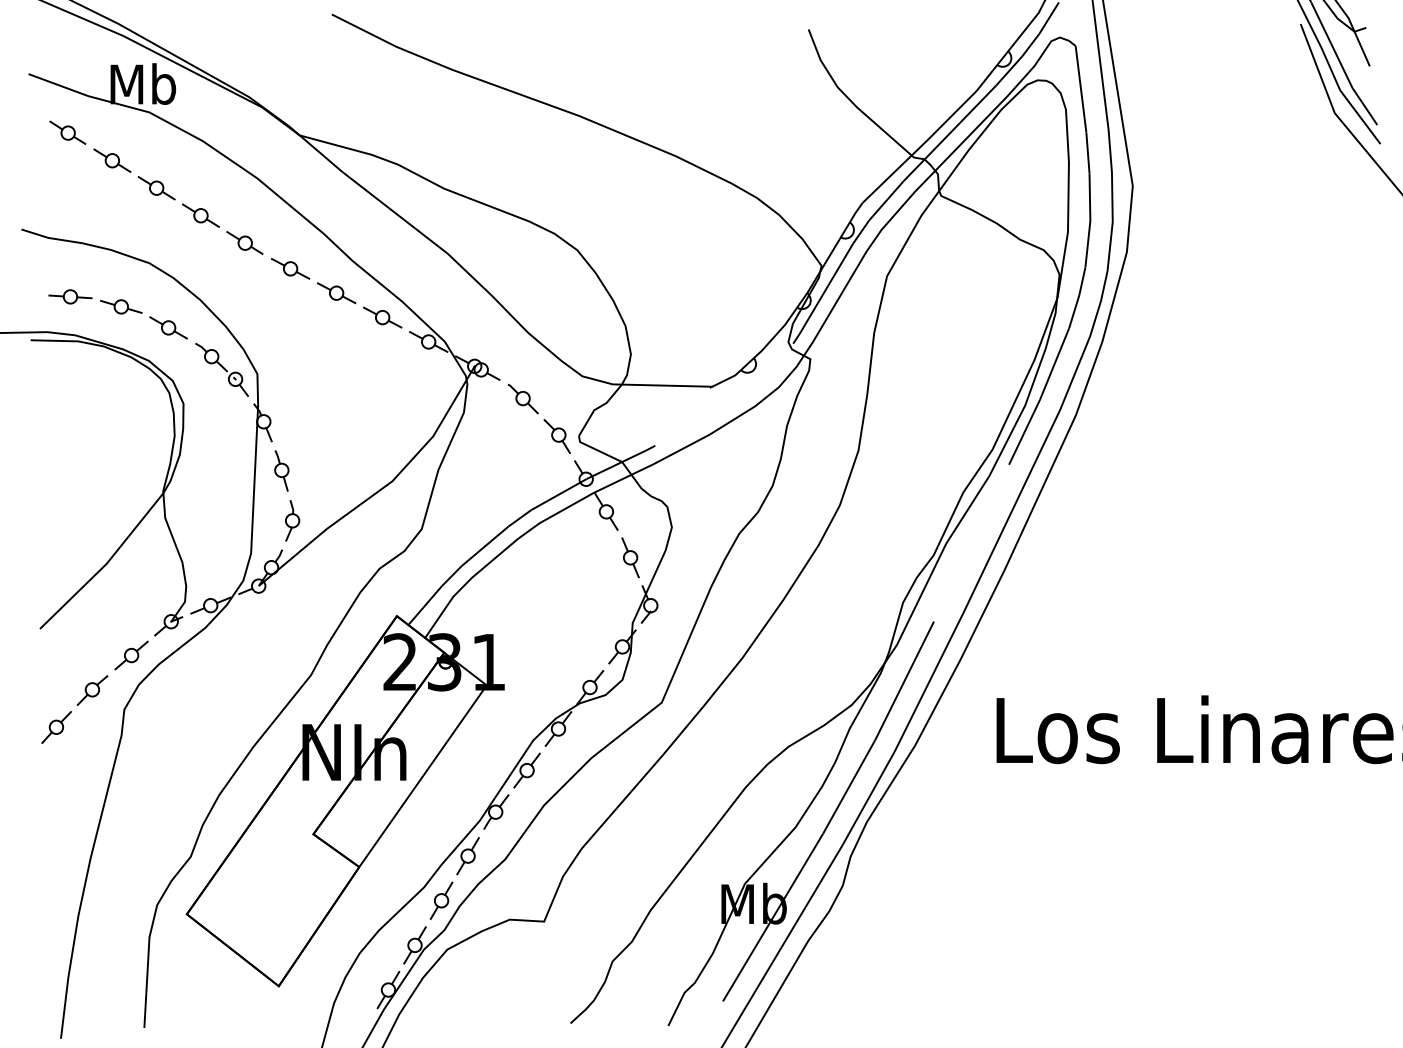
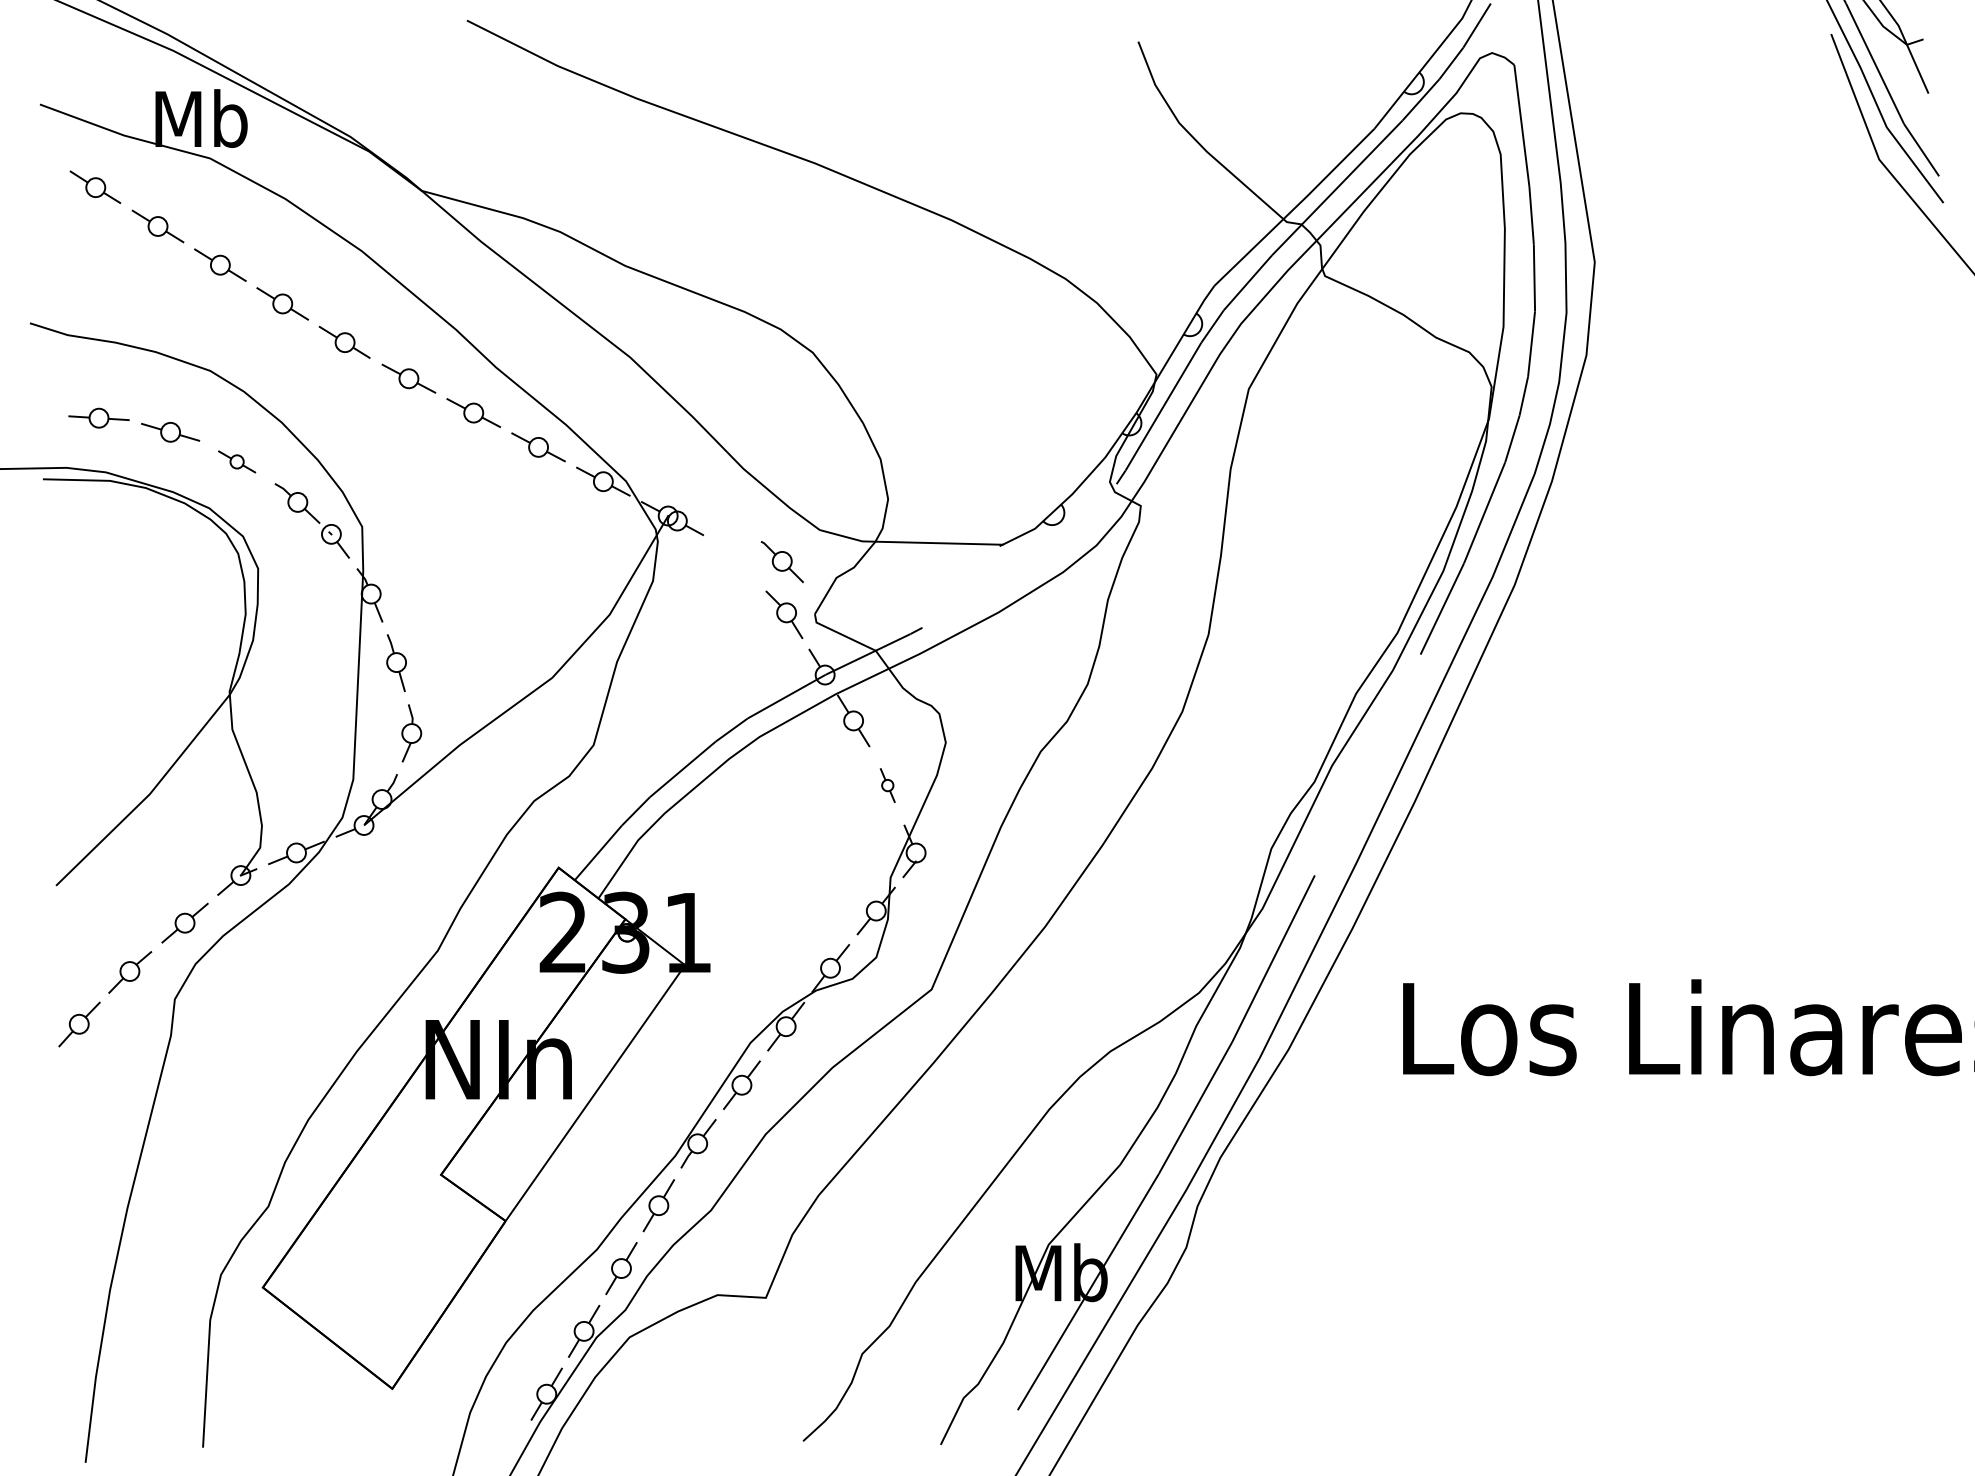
part: (168, 327) -> (236, 461), size x0.7
part: (522, 398) -> (781, 561), moved
part: (630, 557) -> (887, 785), size x0.6

